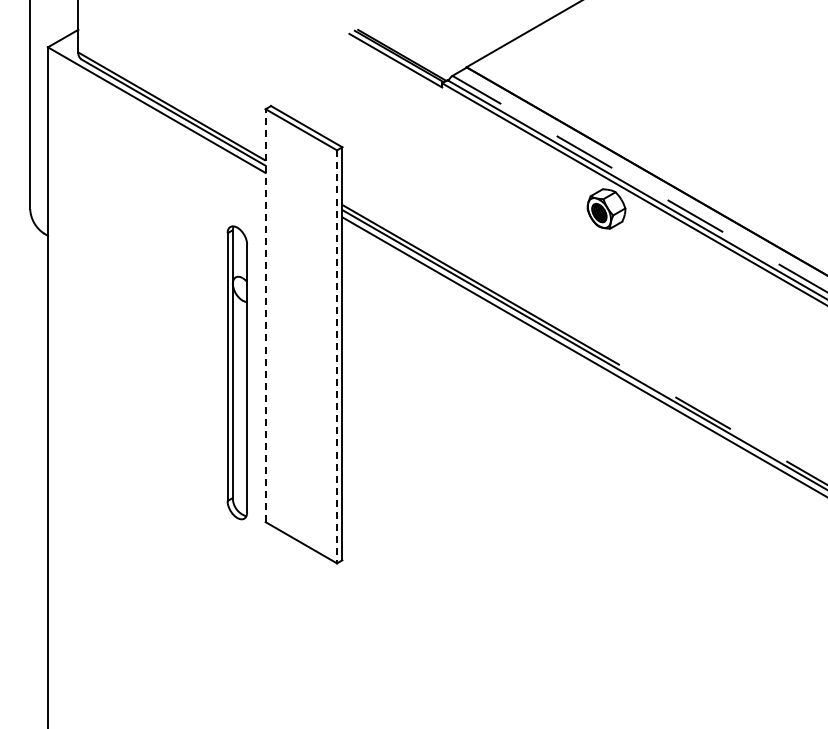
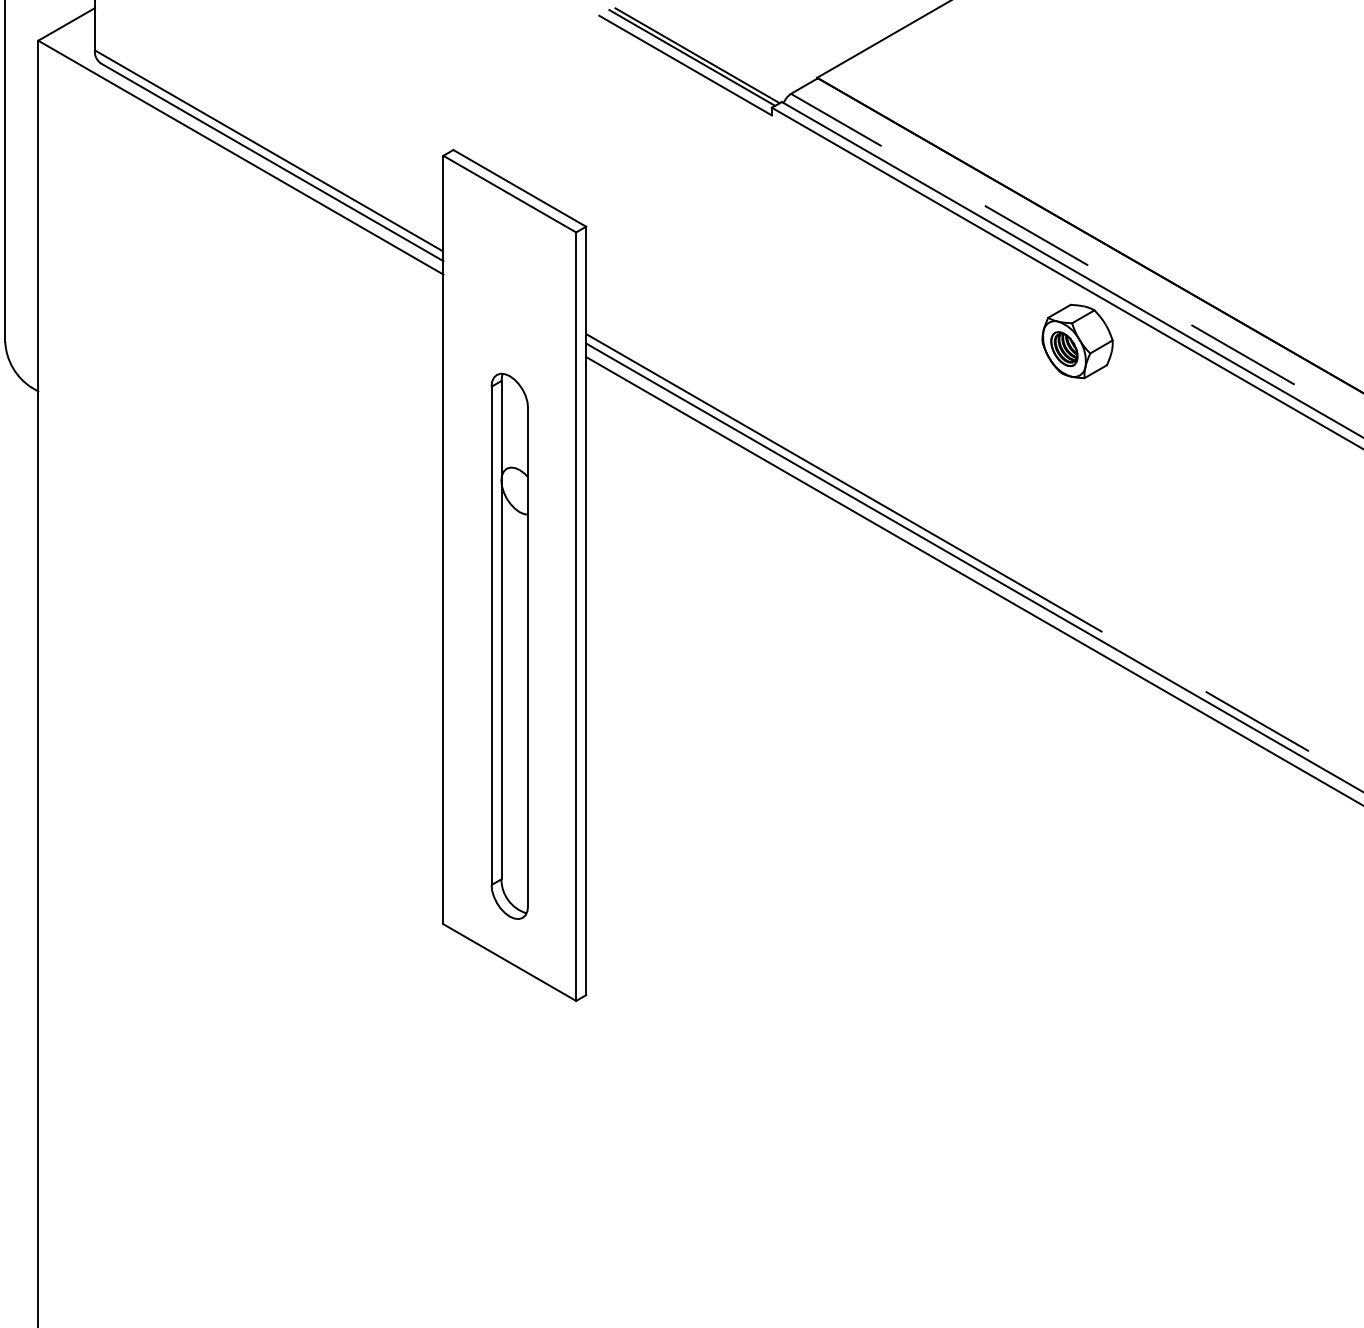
line: (265, 315) -> (443, 539), dashed -> solid
line: (337, 356) -> (577, 615), dashed -> solid
part: (236, 372) -> (508, 645), moved

